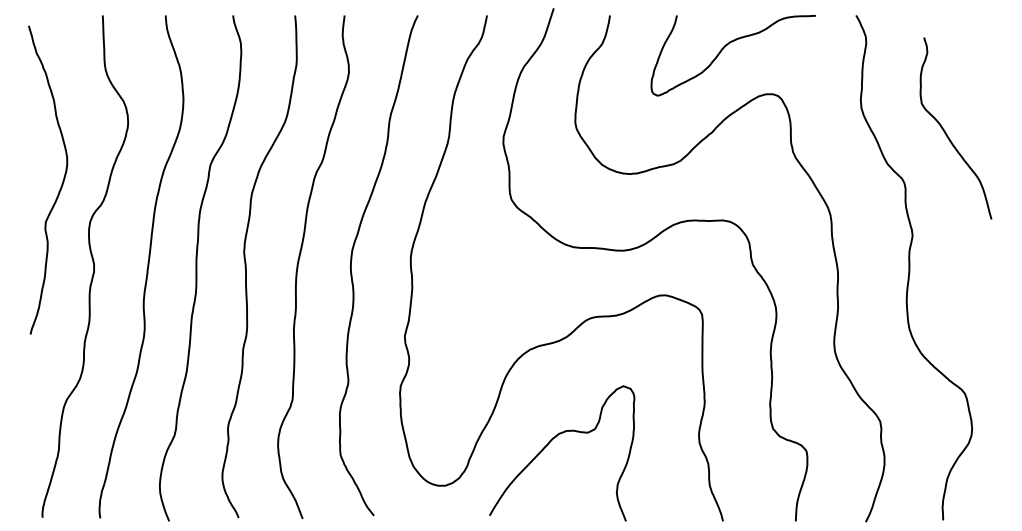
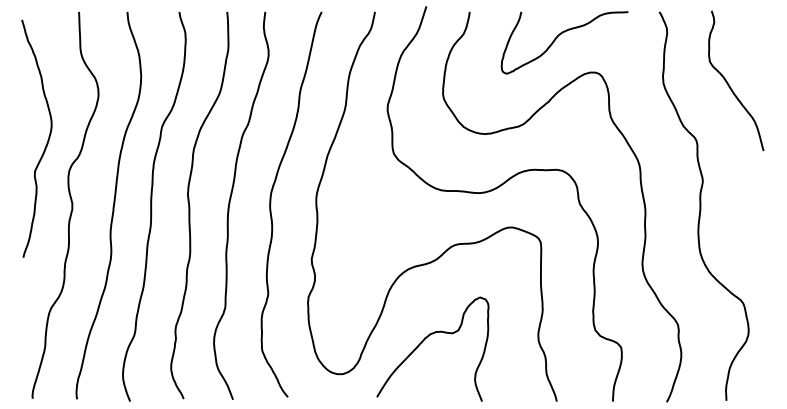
curve: (947, 133) -> (729, 84), moved

